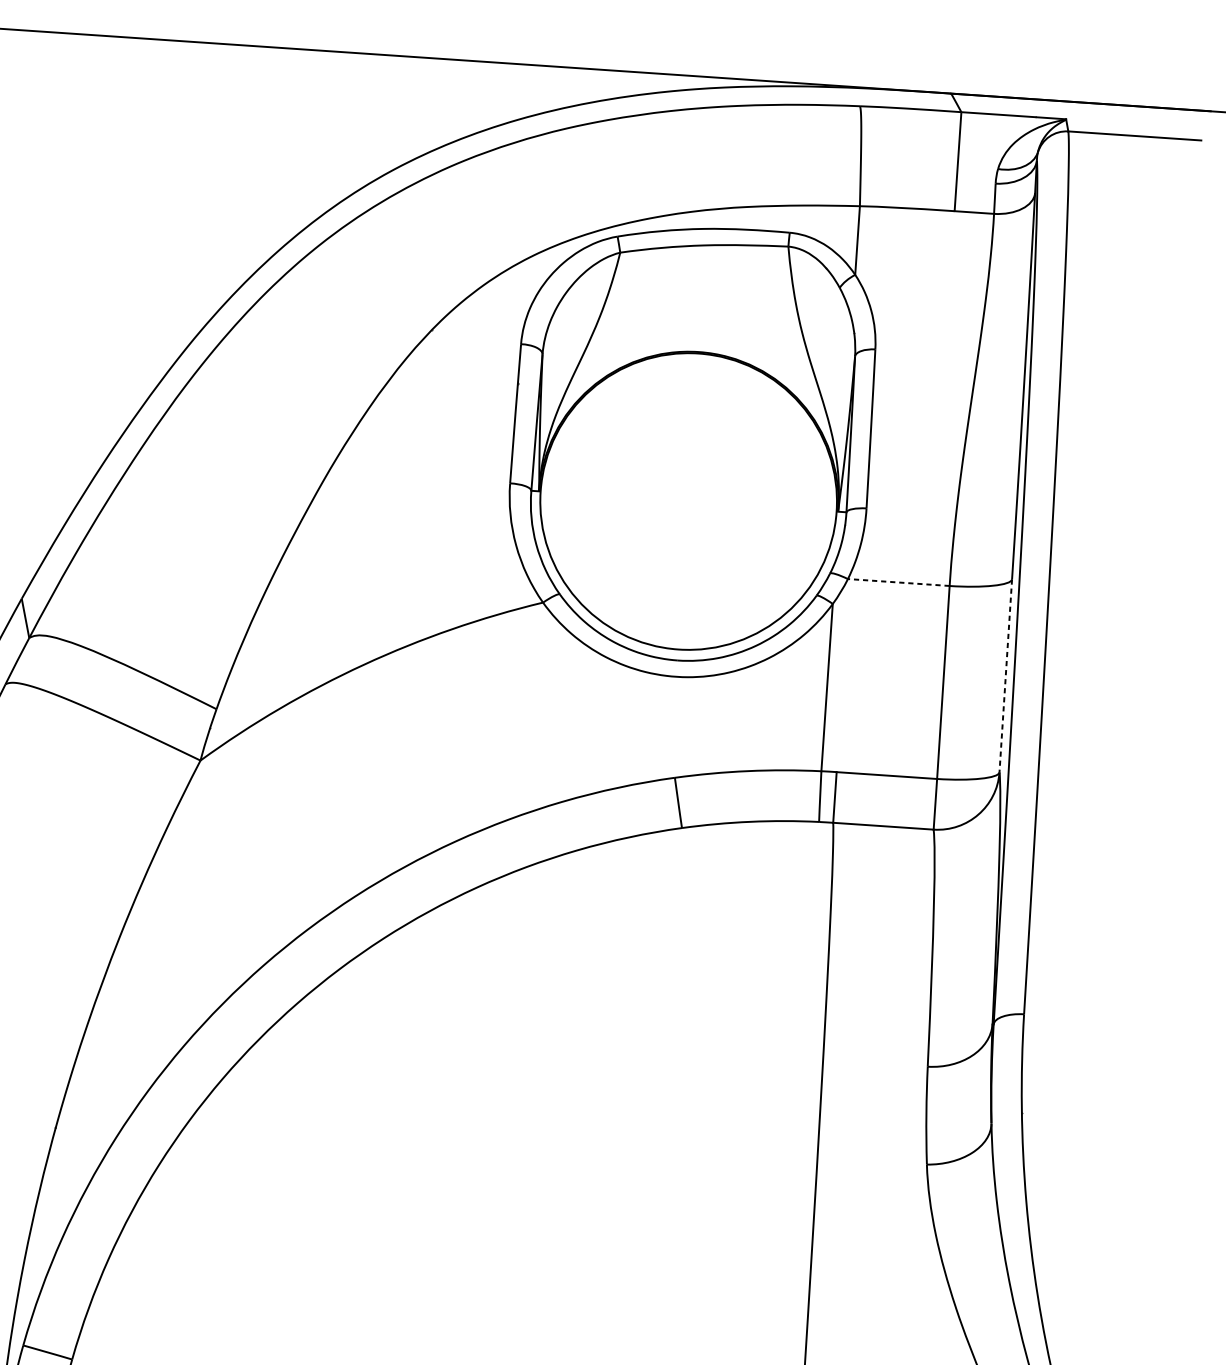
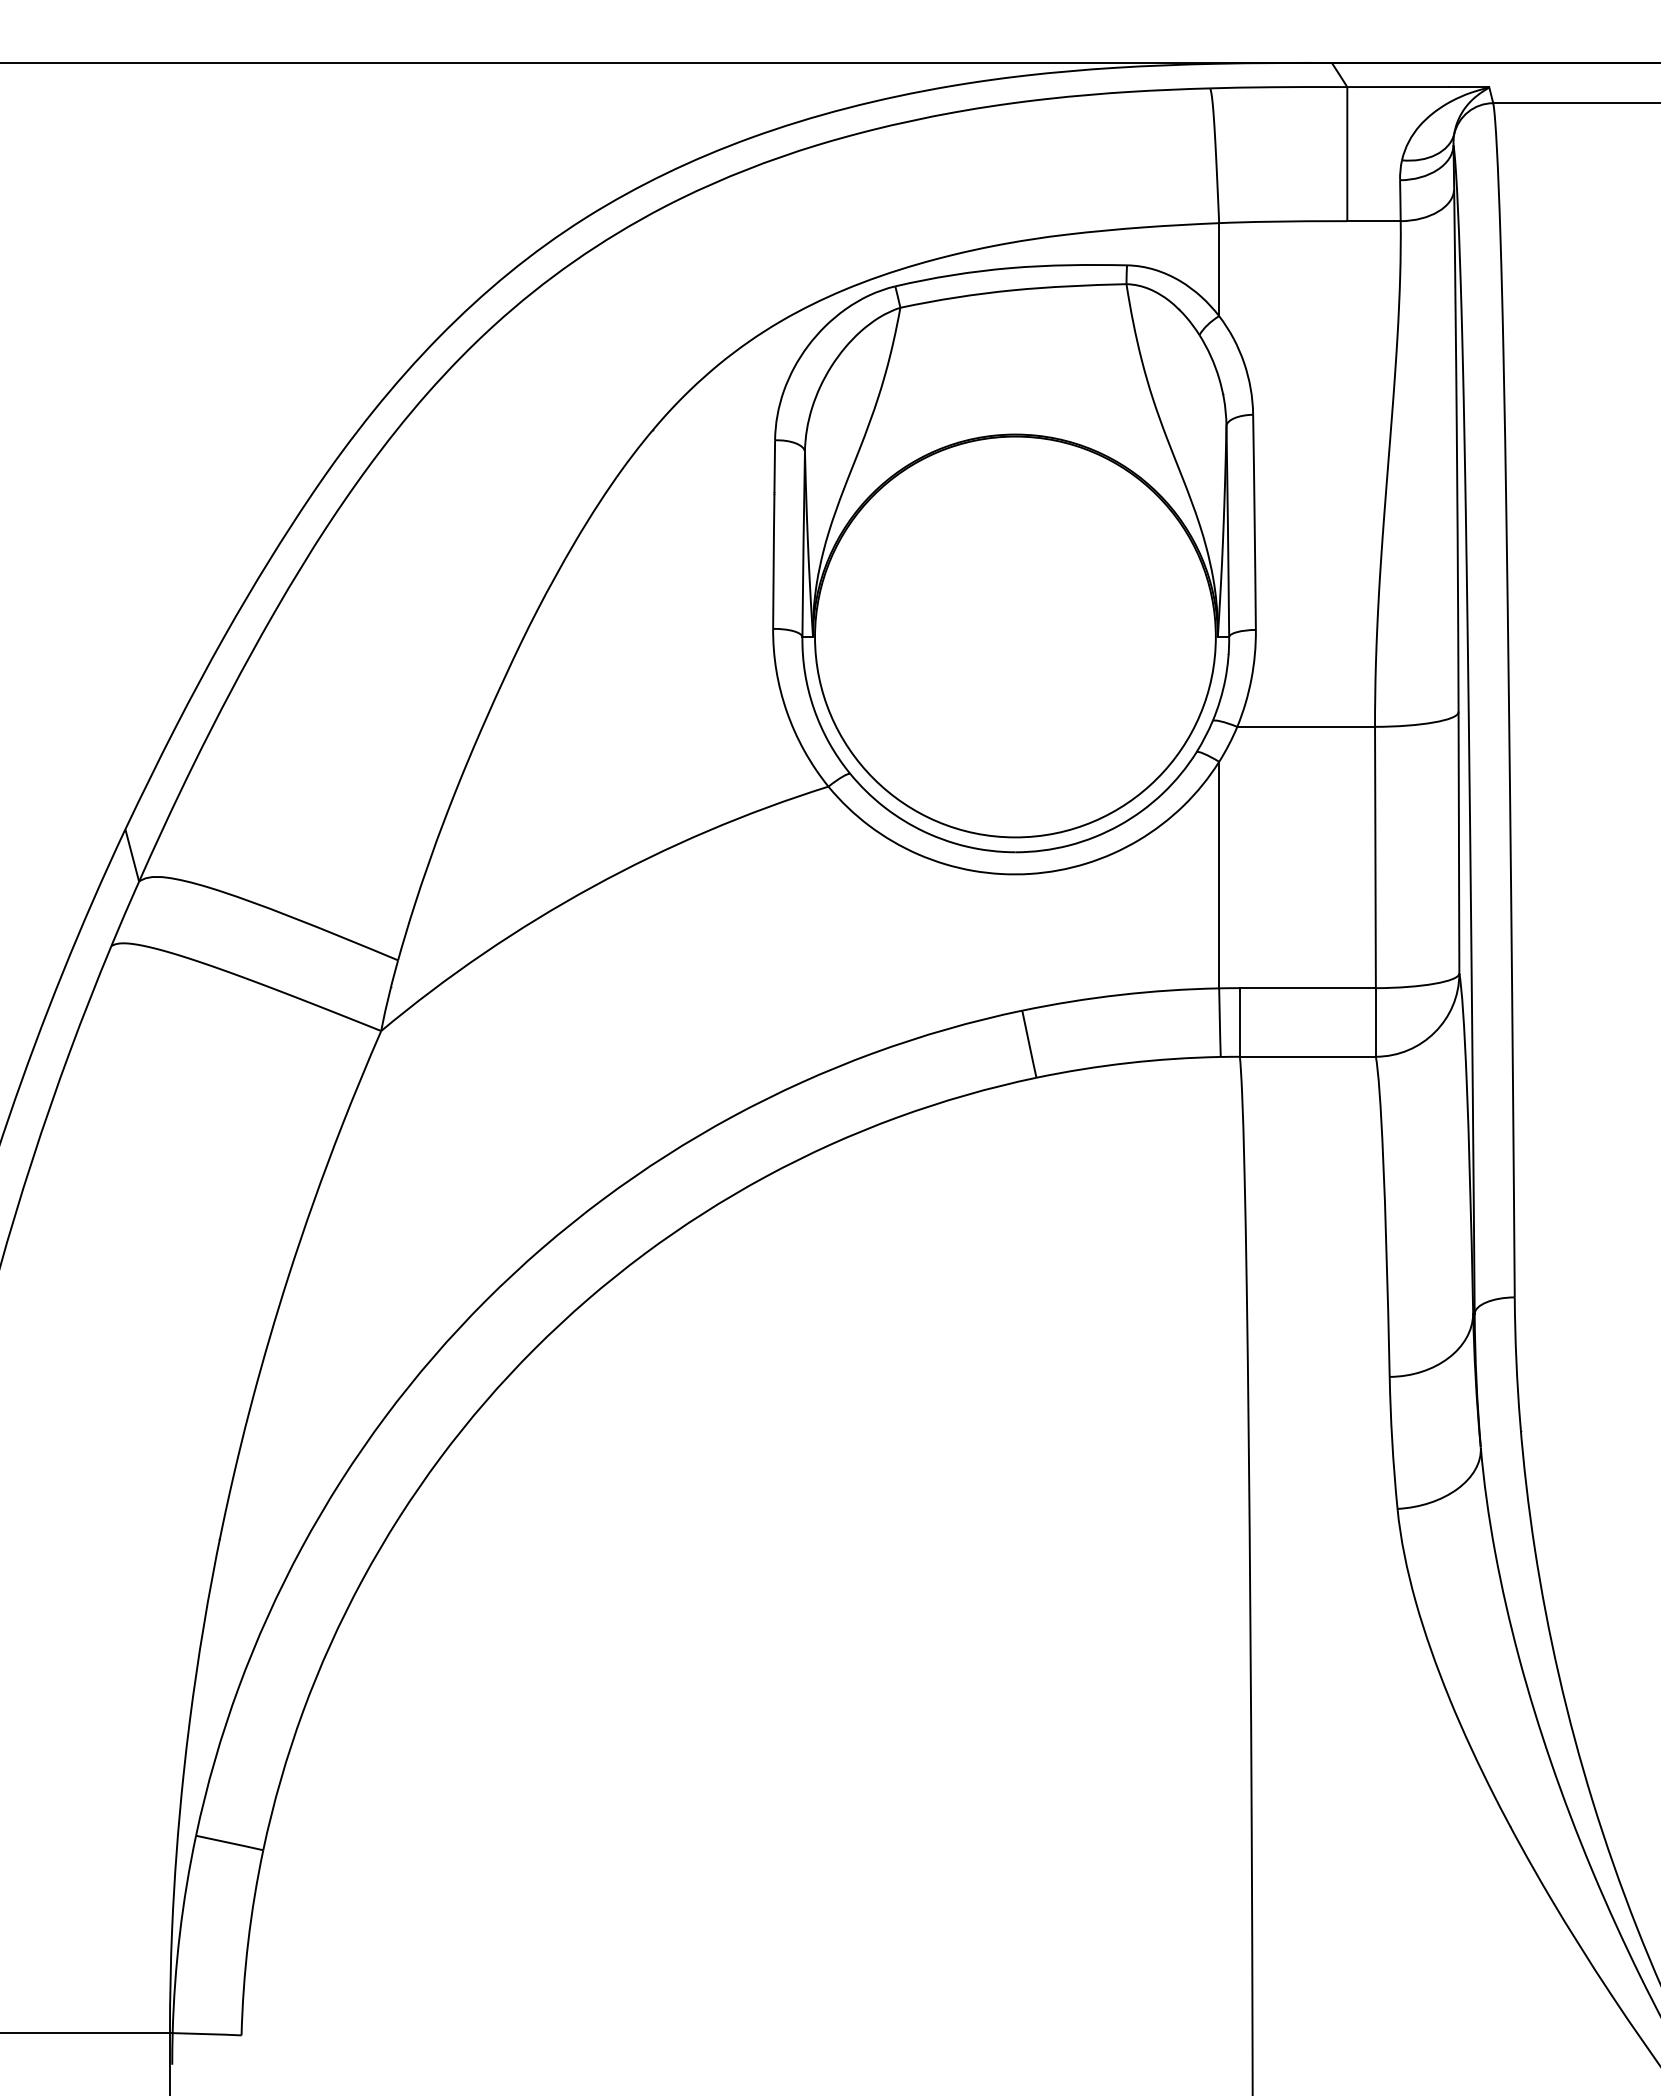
line: (899, 582) -> (1306, 726), dashed -> solid
line: (1005, 676) -> (1458, 843), dashed -> solid

